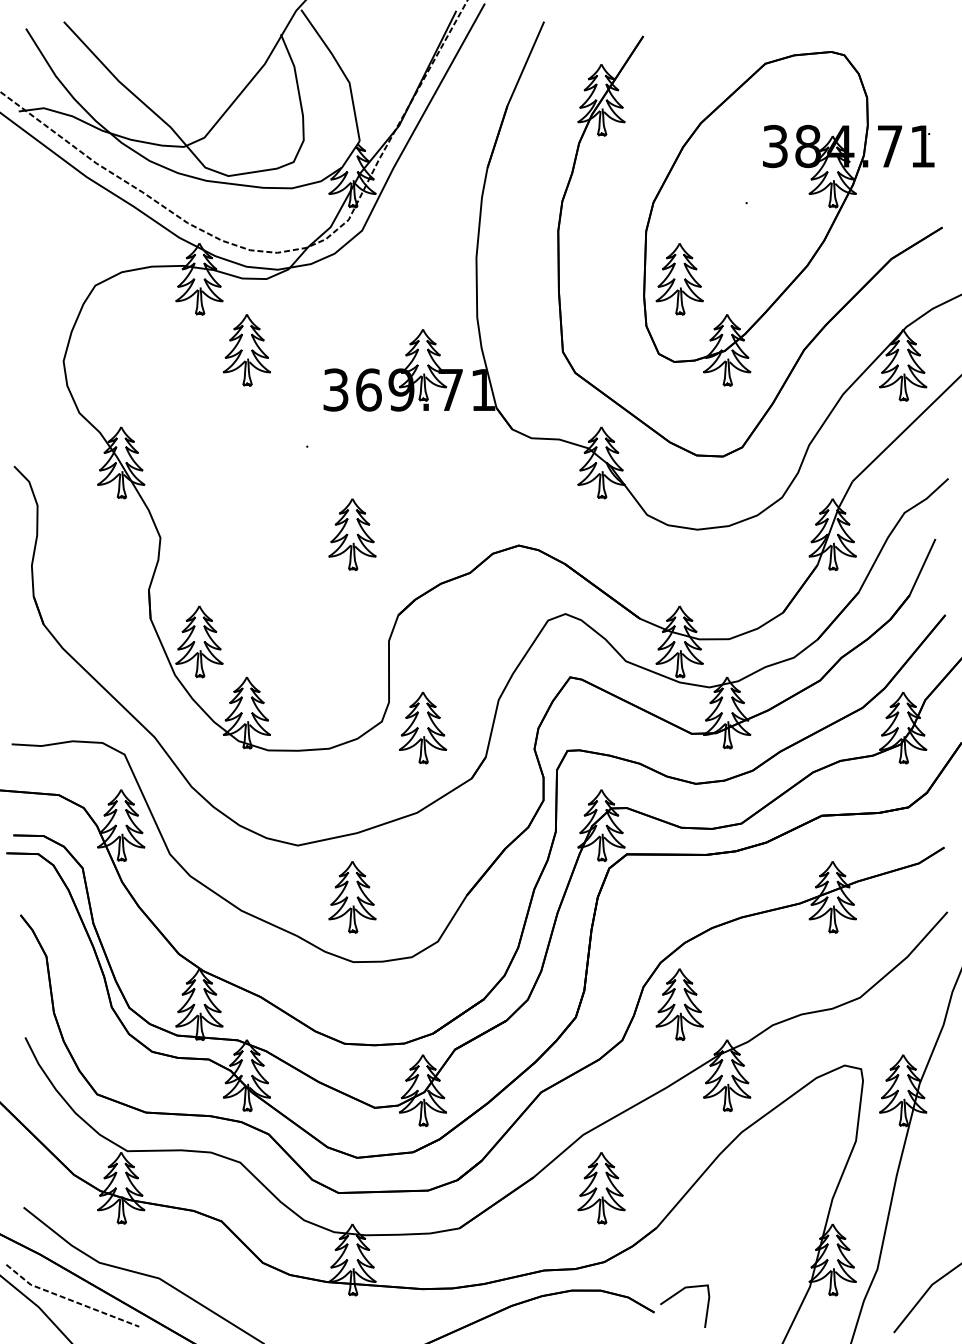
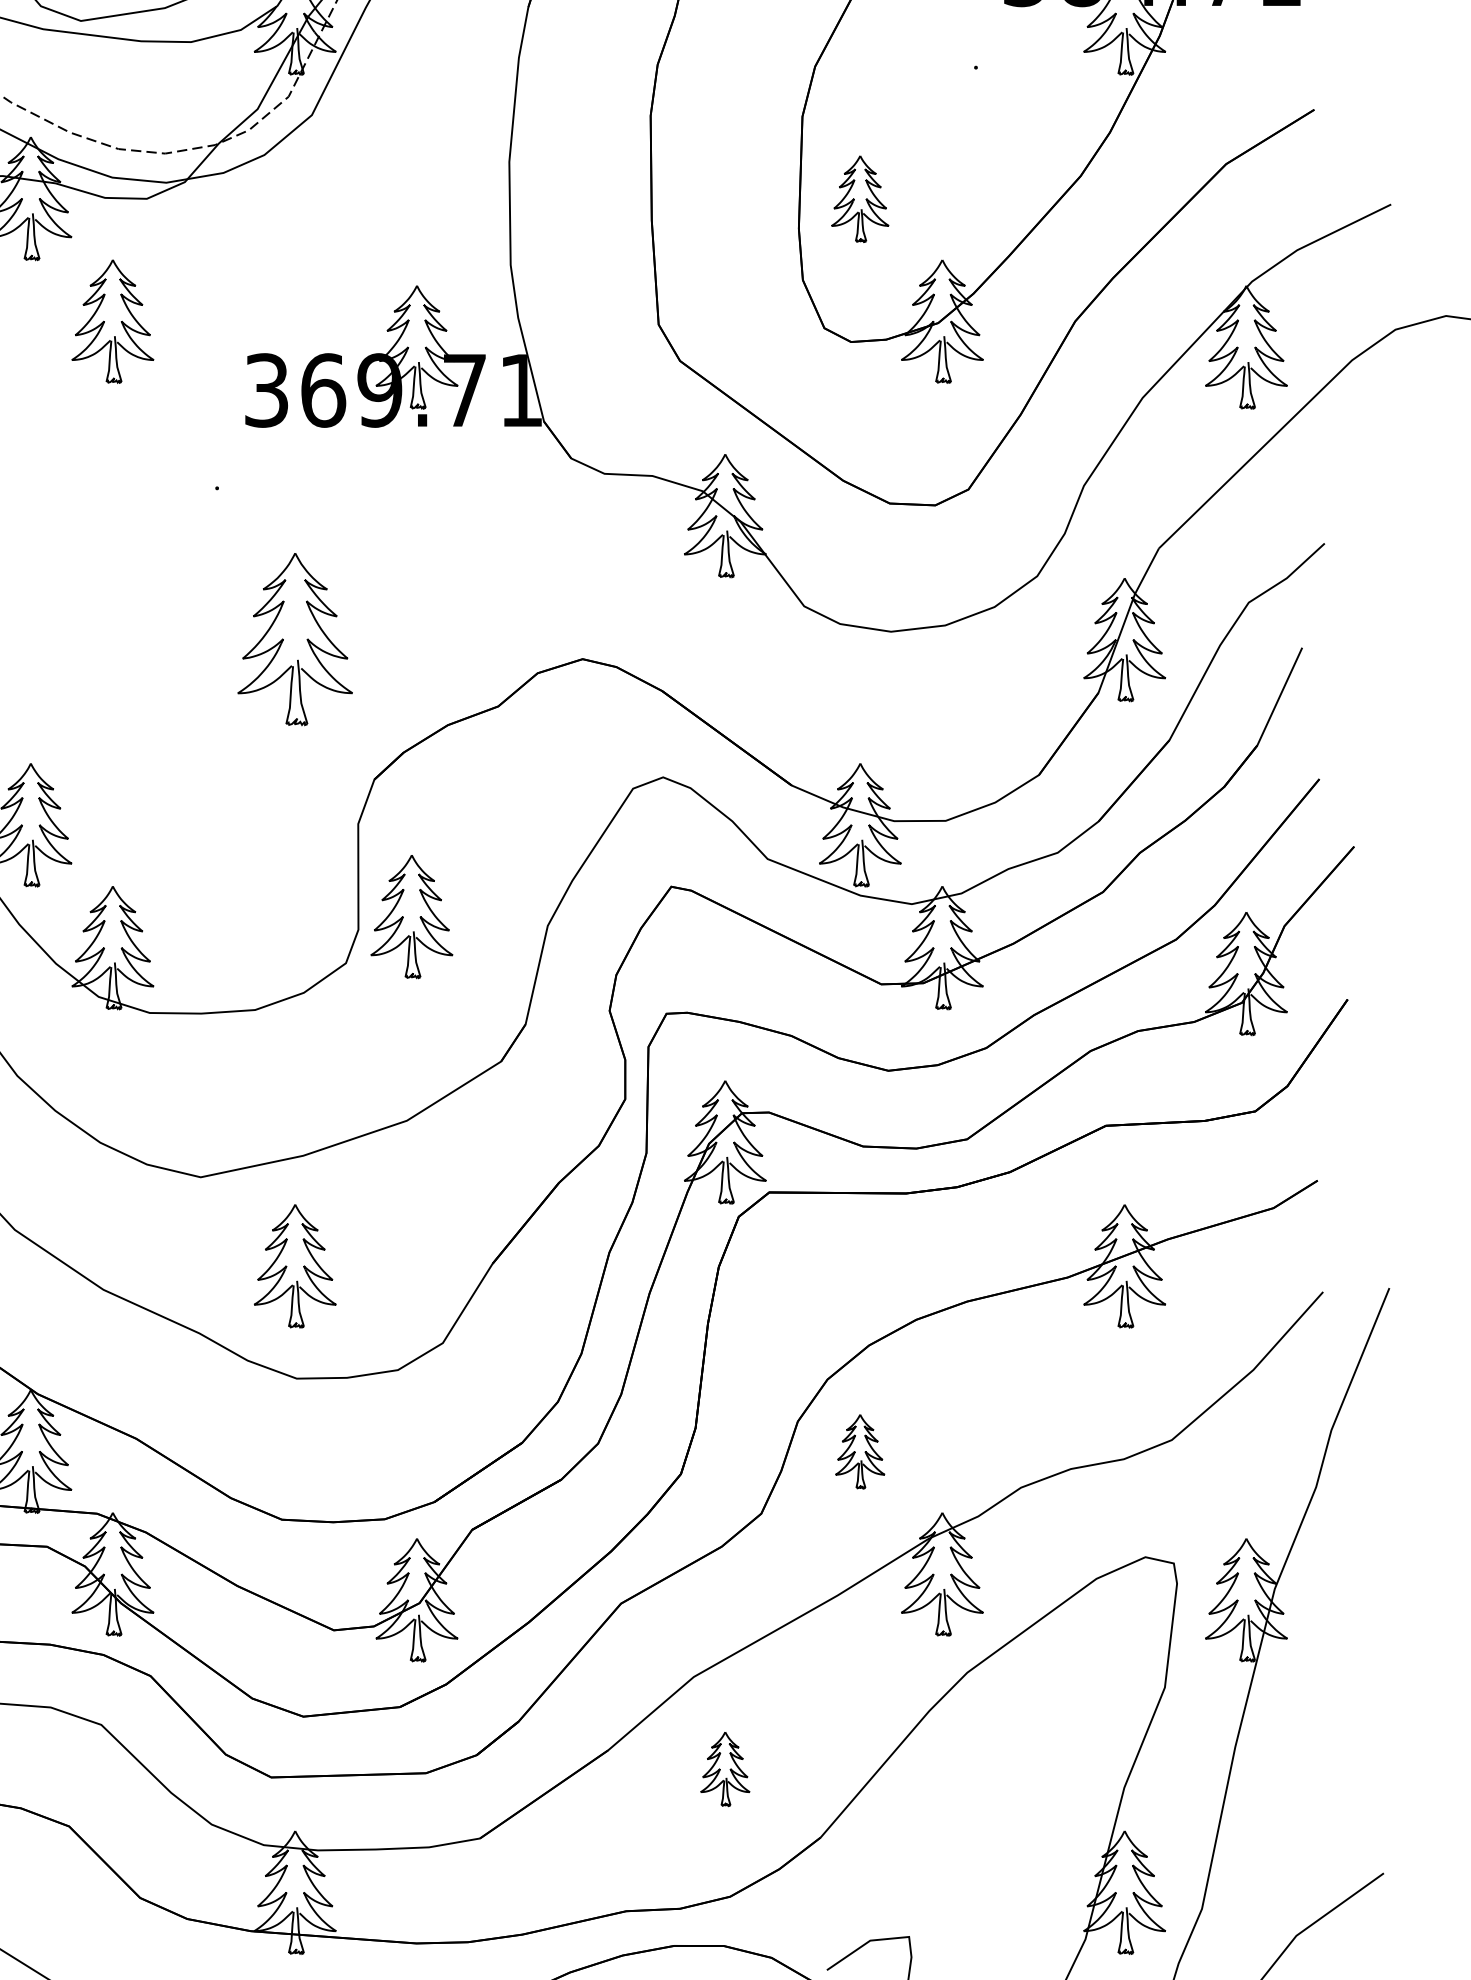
part: (679, 279) -> (860, 199), size x0.7
part: (352, 534) -> (295, 640), size x1.4
part: (423, 727) -> (412, 916), moved
part: (679, 1004) -> (860, 1451), size x0.6
part: (601, 1188) -> (725, 1769), size x0.6

